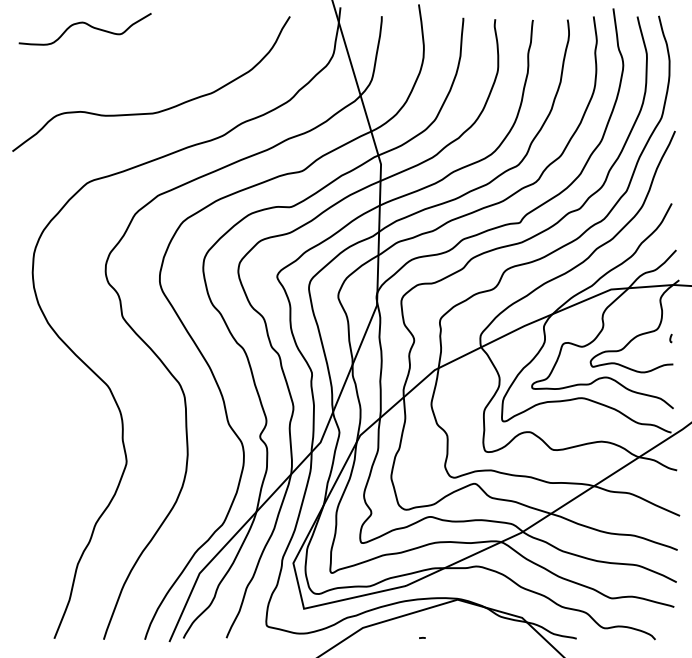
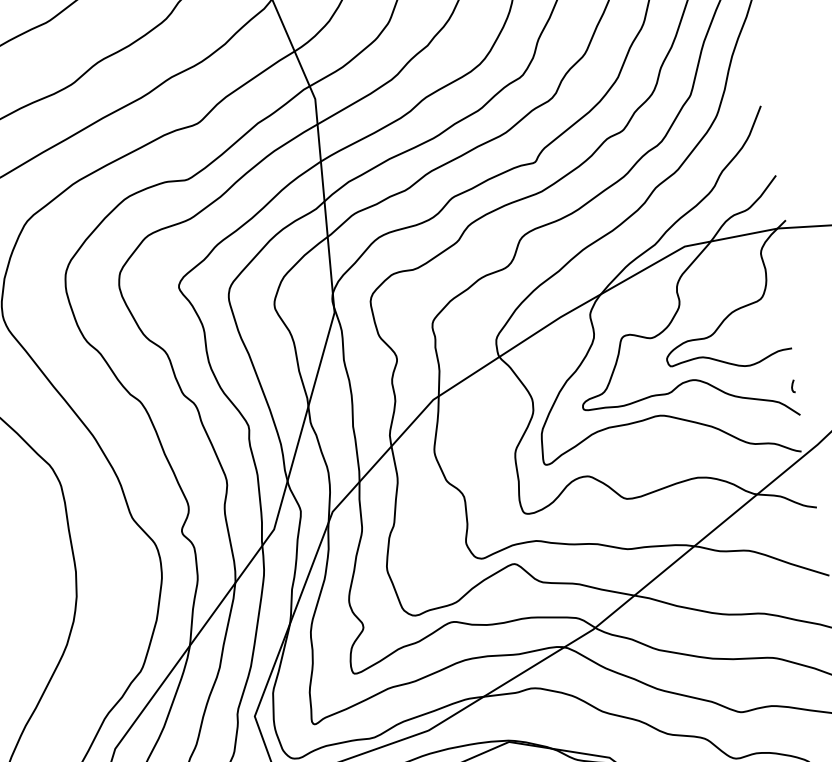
curve: (670, 338) -> (792, 386), moved

